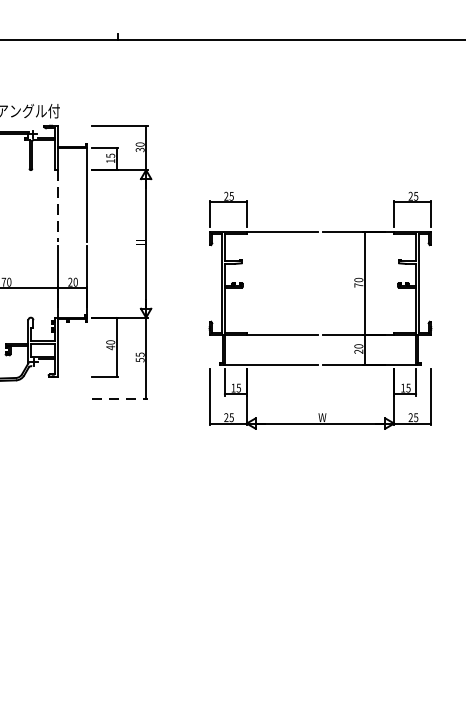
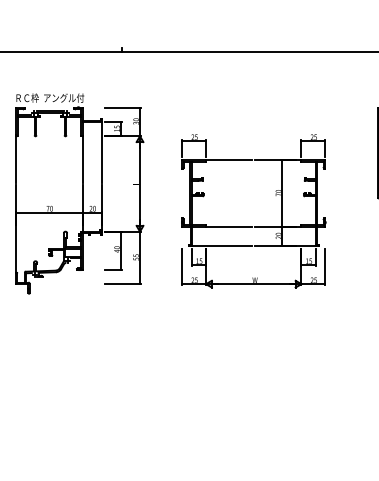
line: (57, 206) -> (82, 159), dashed -> solid
part: (318, 334) -> (252, 226), moved
line: (120, 399) -> (123, 284), dashed -> solid

